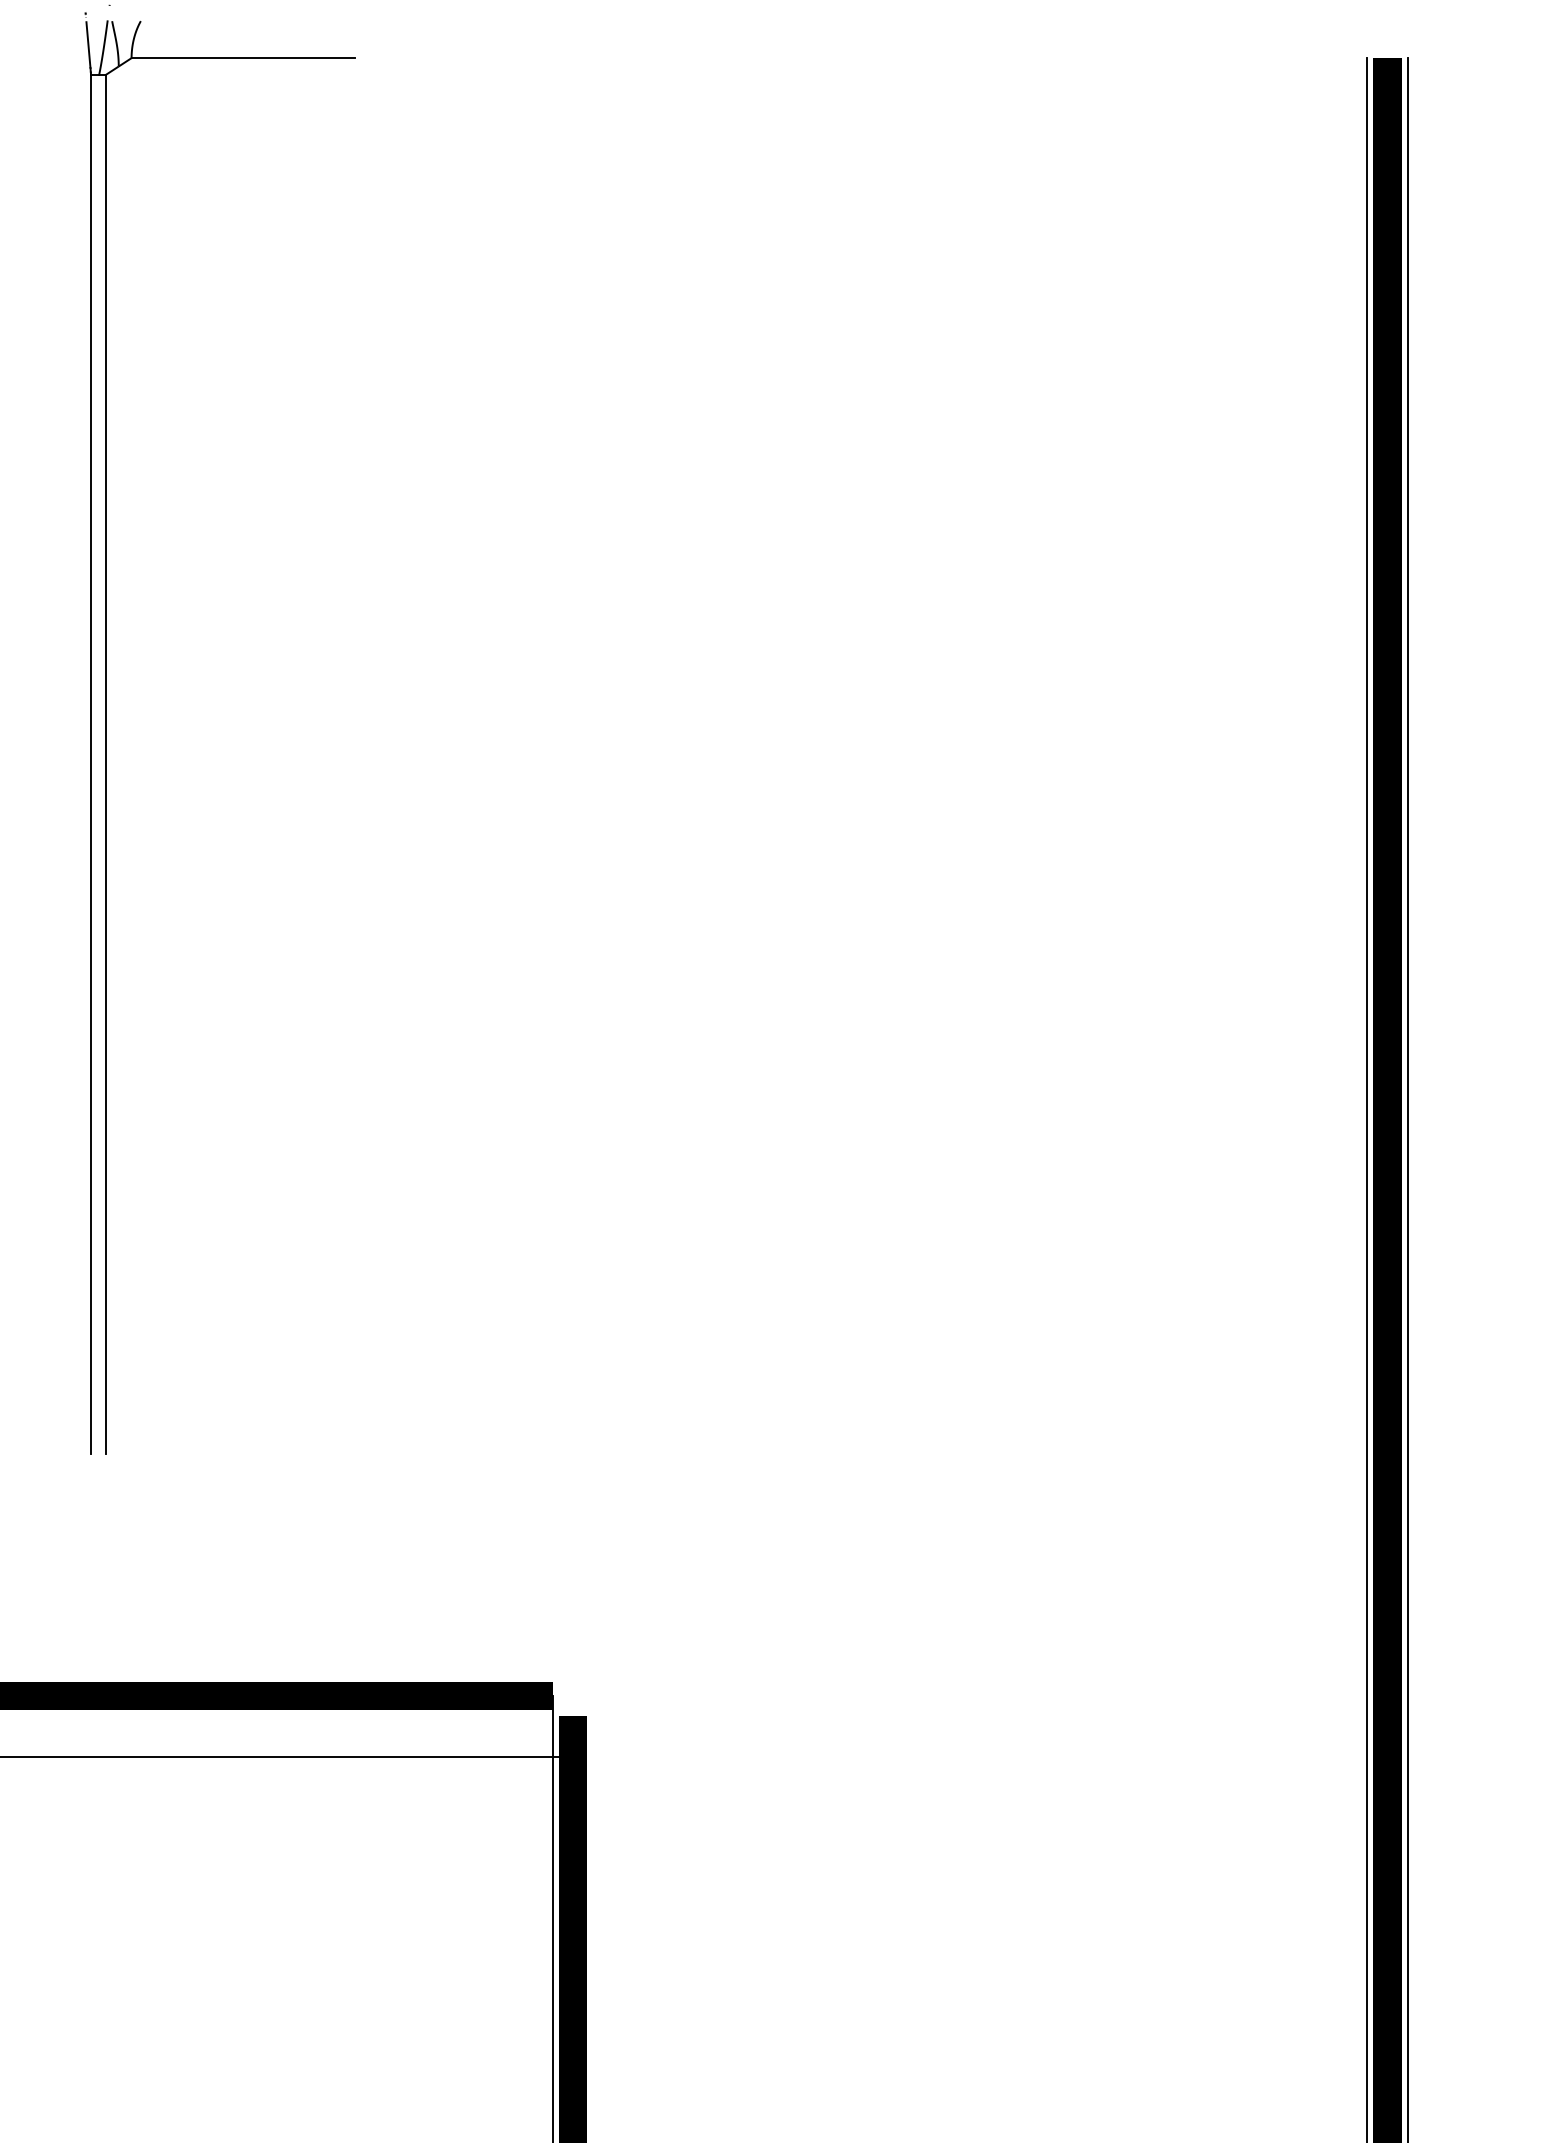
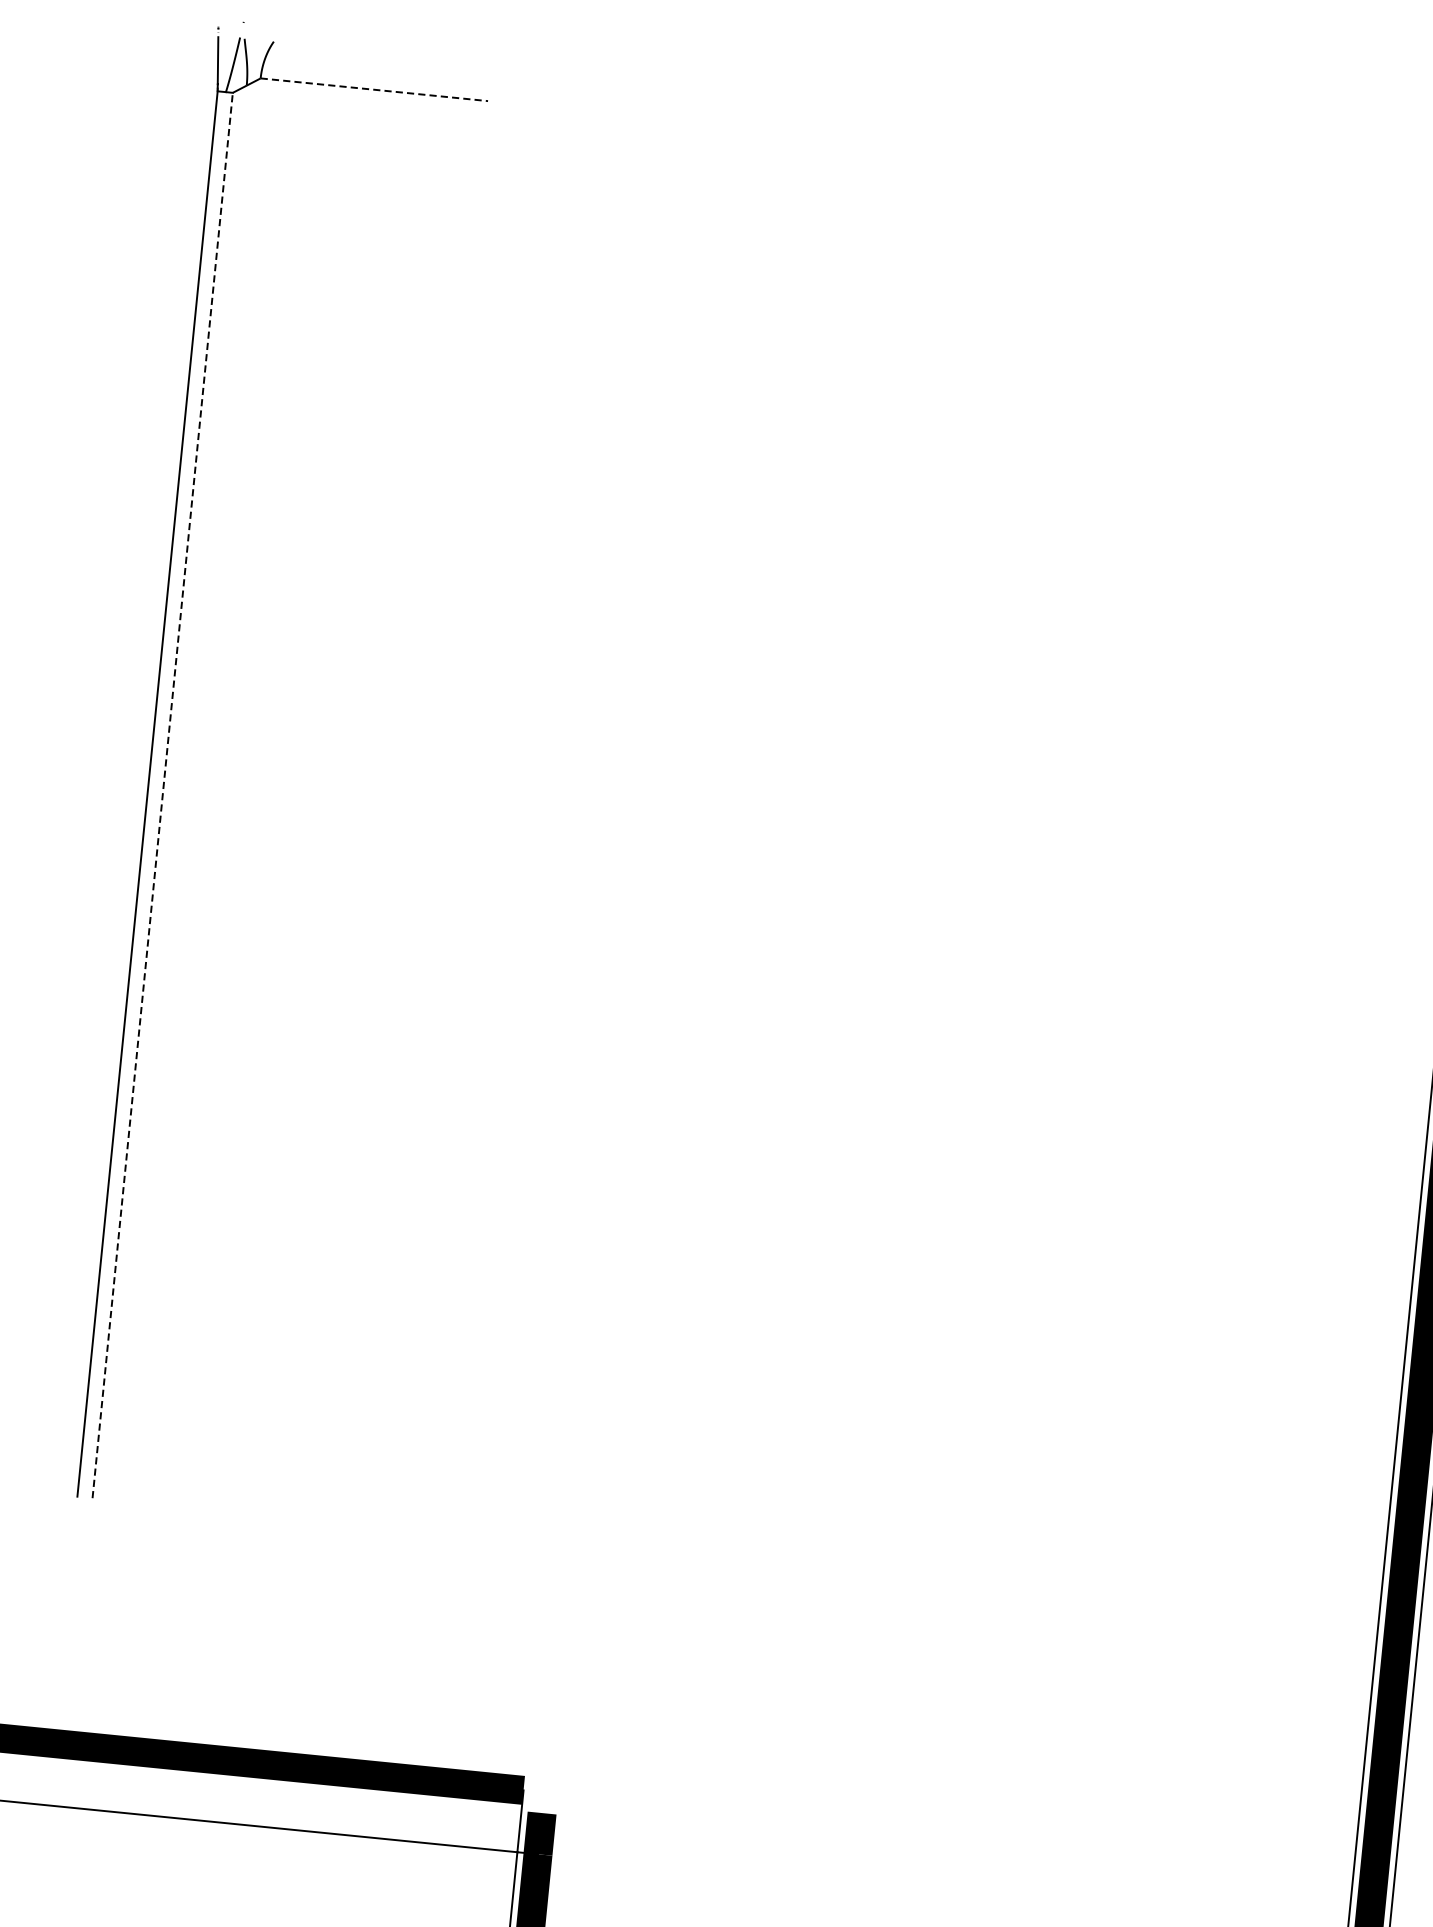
line: (243, 58) -> (374, 90), solid -> dashed
line: (105, 763) -> (162, 794), solid -> dashed

